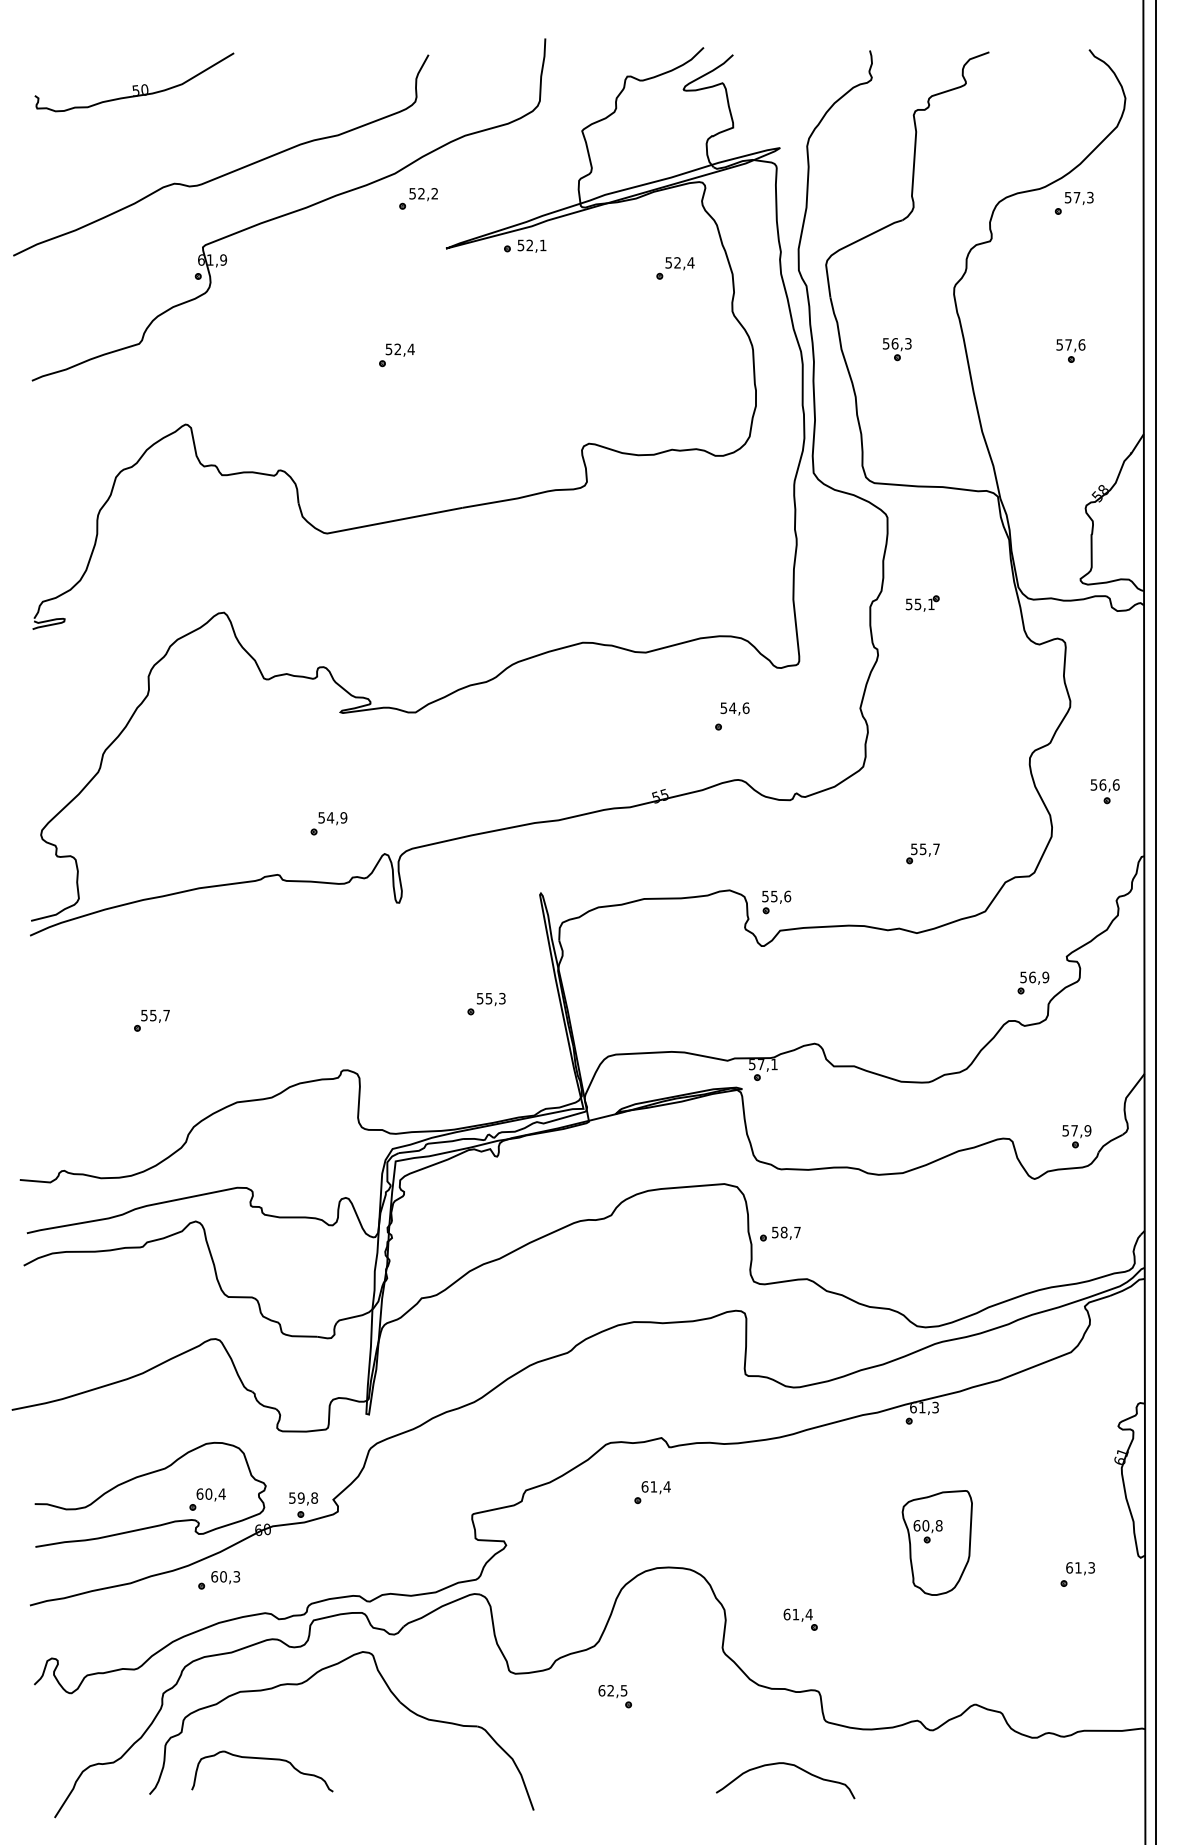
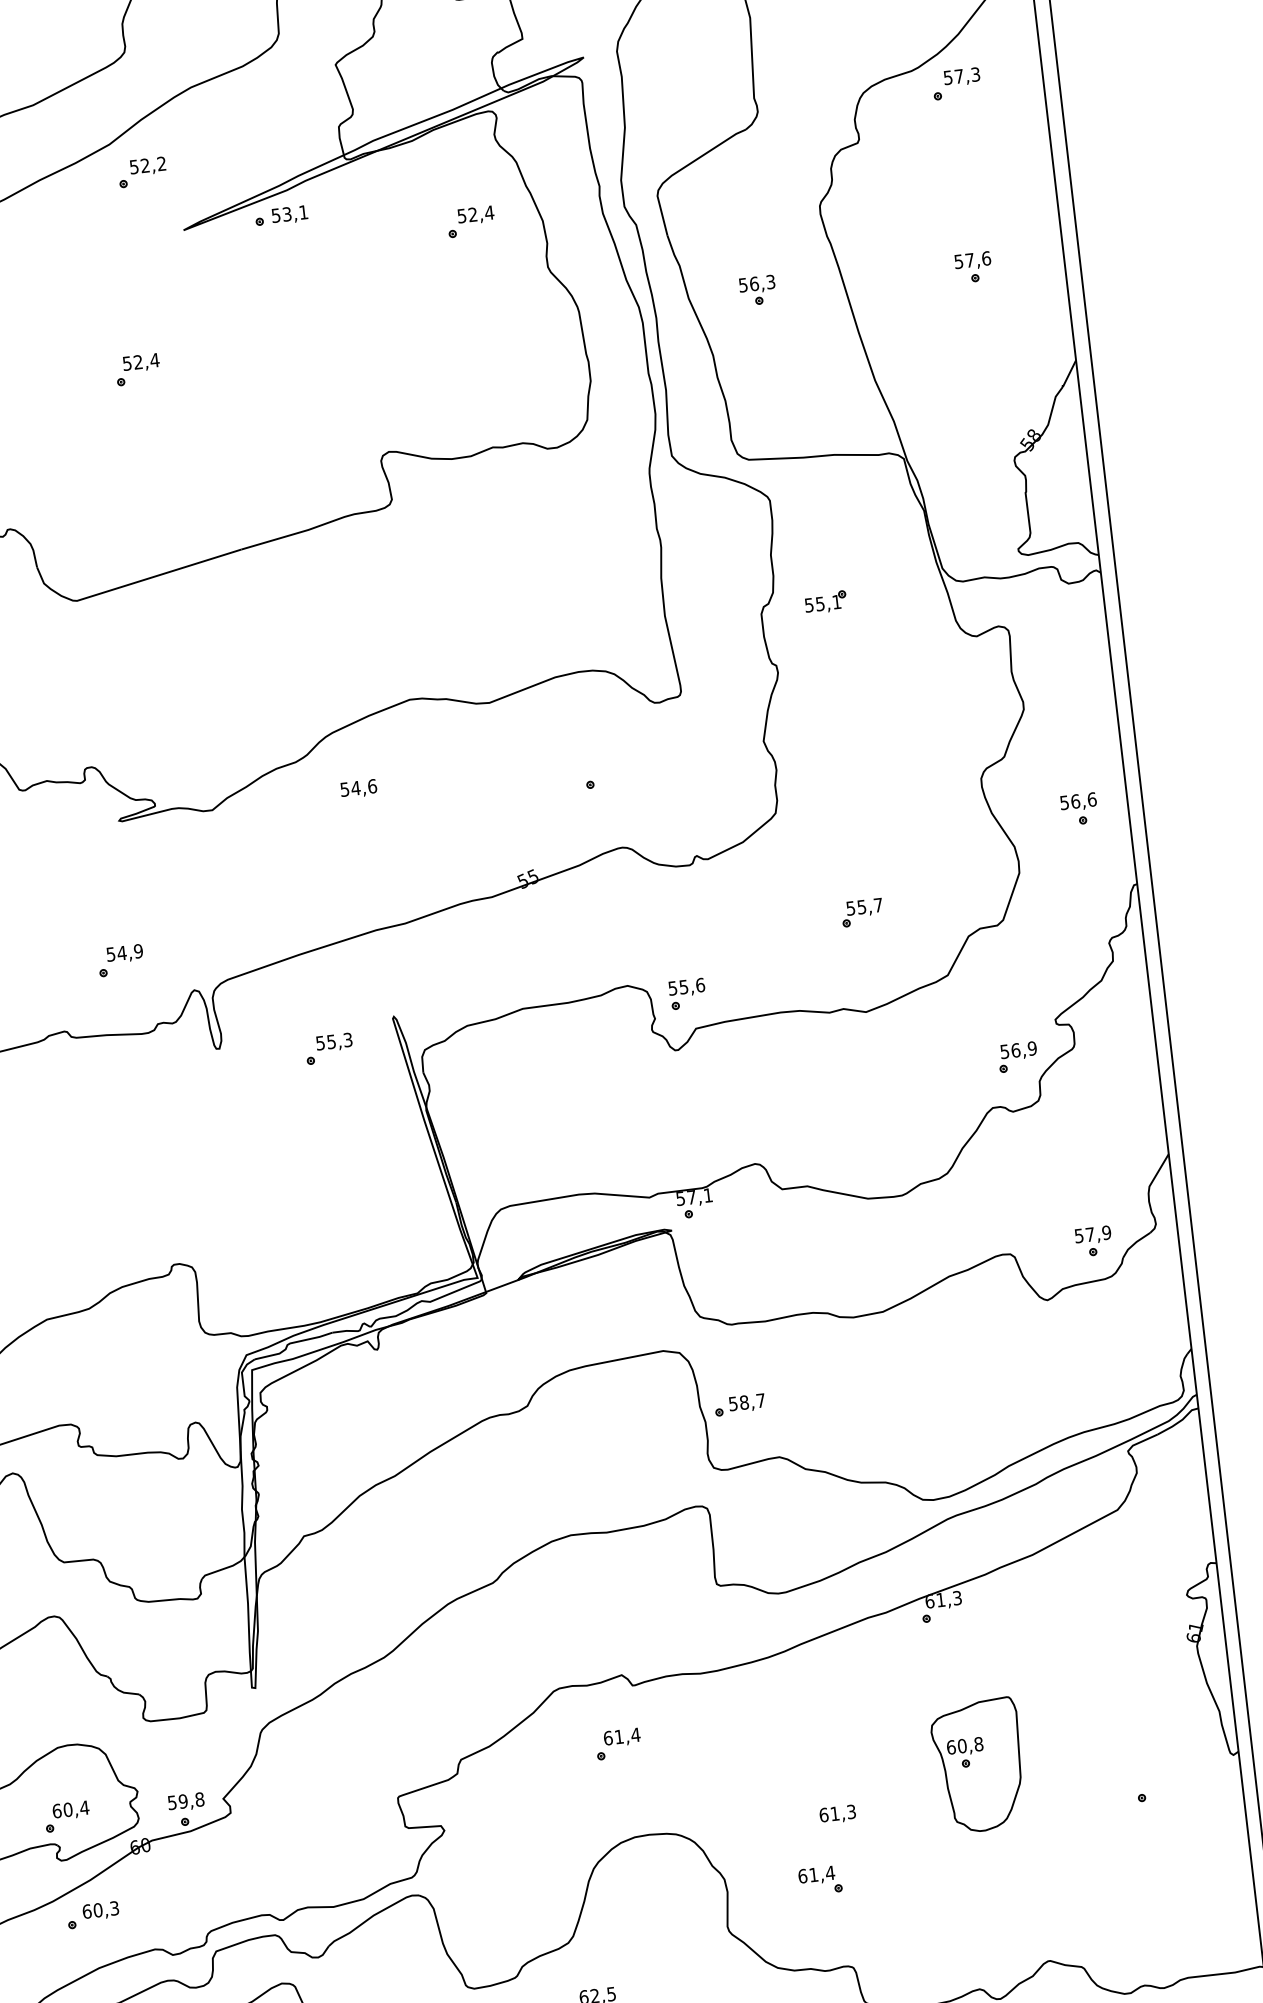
text: (529, 245) -> (286, 214), 52,1 -> 53,1
text: (734, 708) -> (358, 788), moved
part: (486, 1003) -> (329, 1048), moved
text: (1080, 1568) -> (837, 1814), moved

